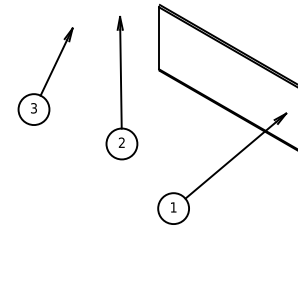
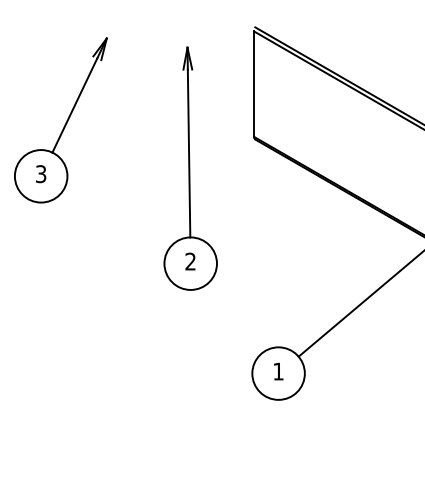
part: (45, 76) -> (60, 120), moved

